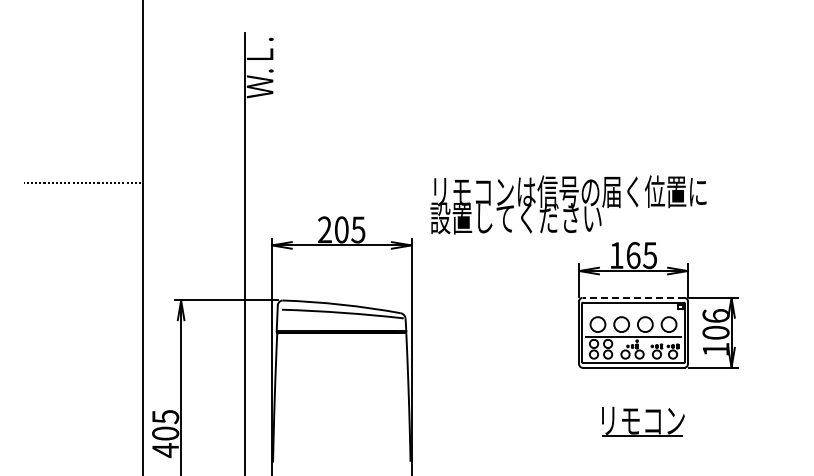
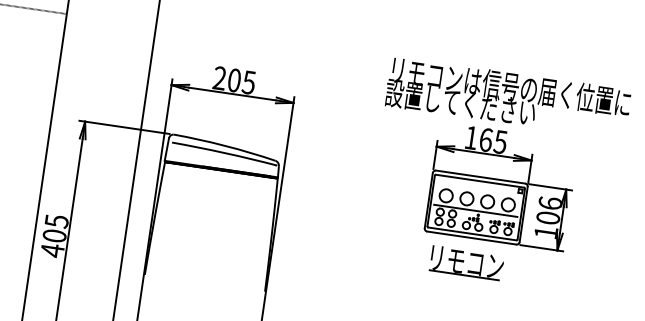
text: (568, 204) -> (508, 97), moved
line: (633, 297) -> (480, 176), dashed -> solid
part: (643, 421) -> (467, 263), moved

